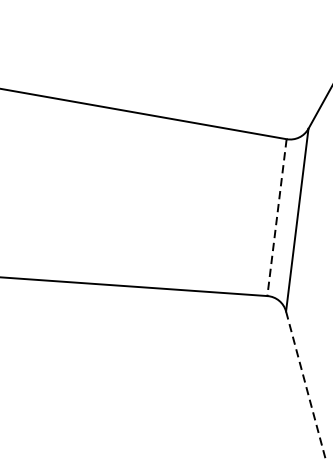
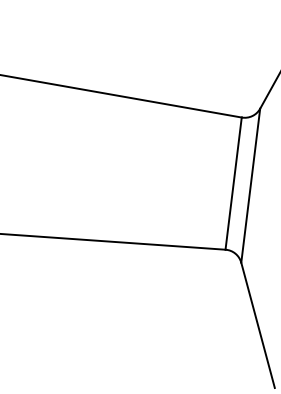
line: (276, 217) -> (233, 183), dashed -> solid
line: (306, 385) -> (258, 325), dashed -> solid

